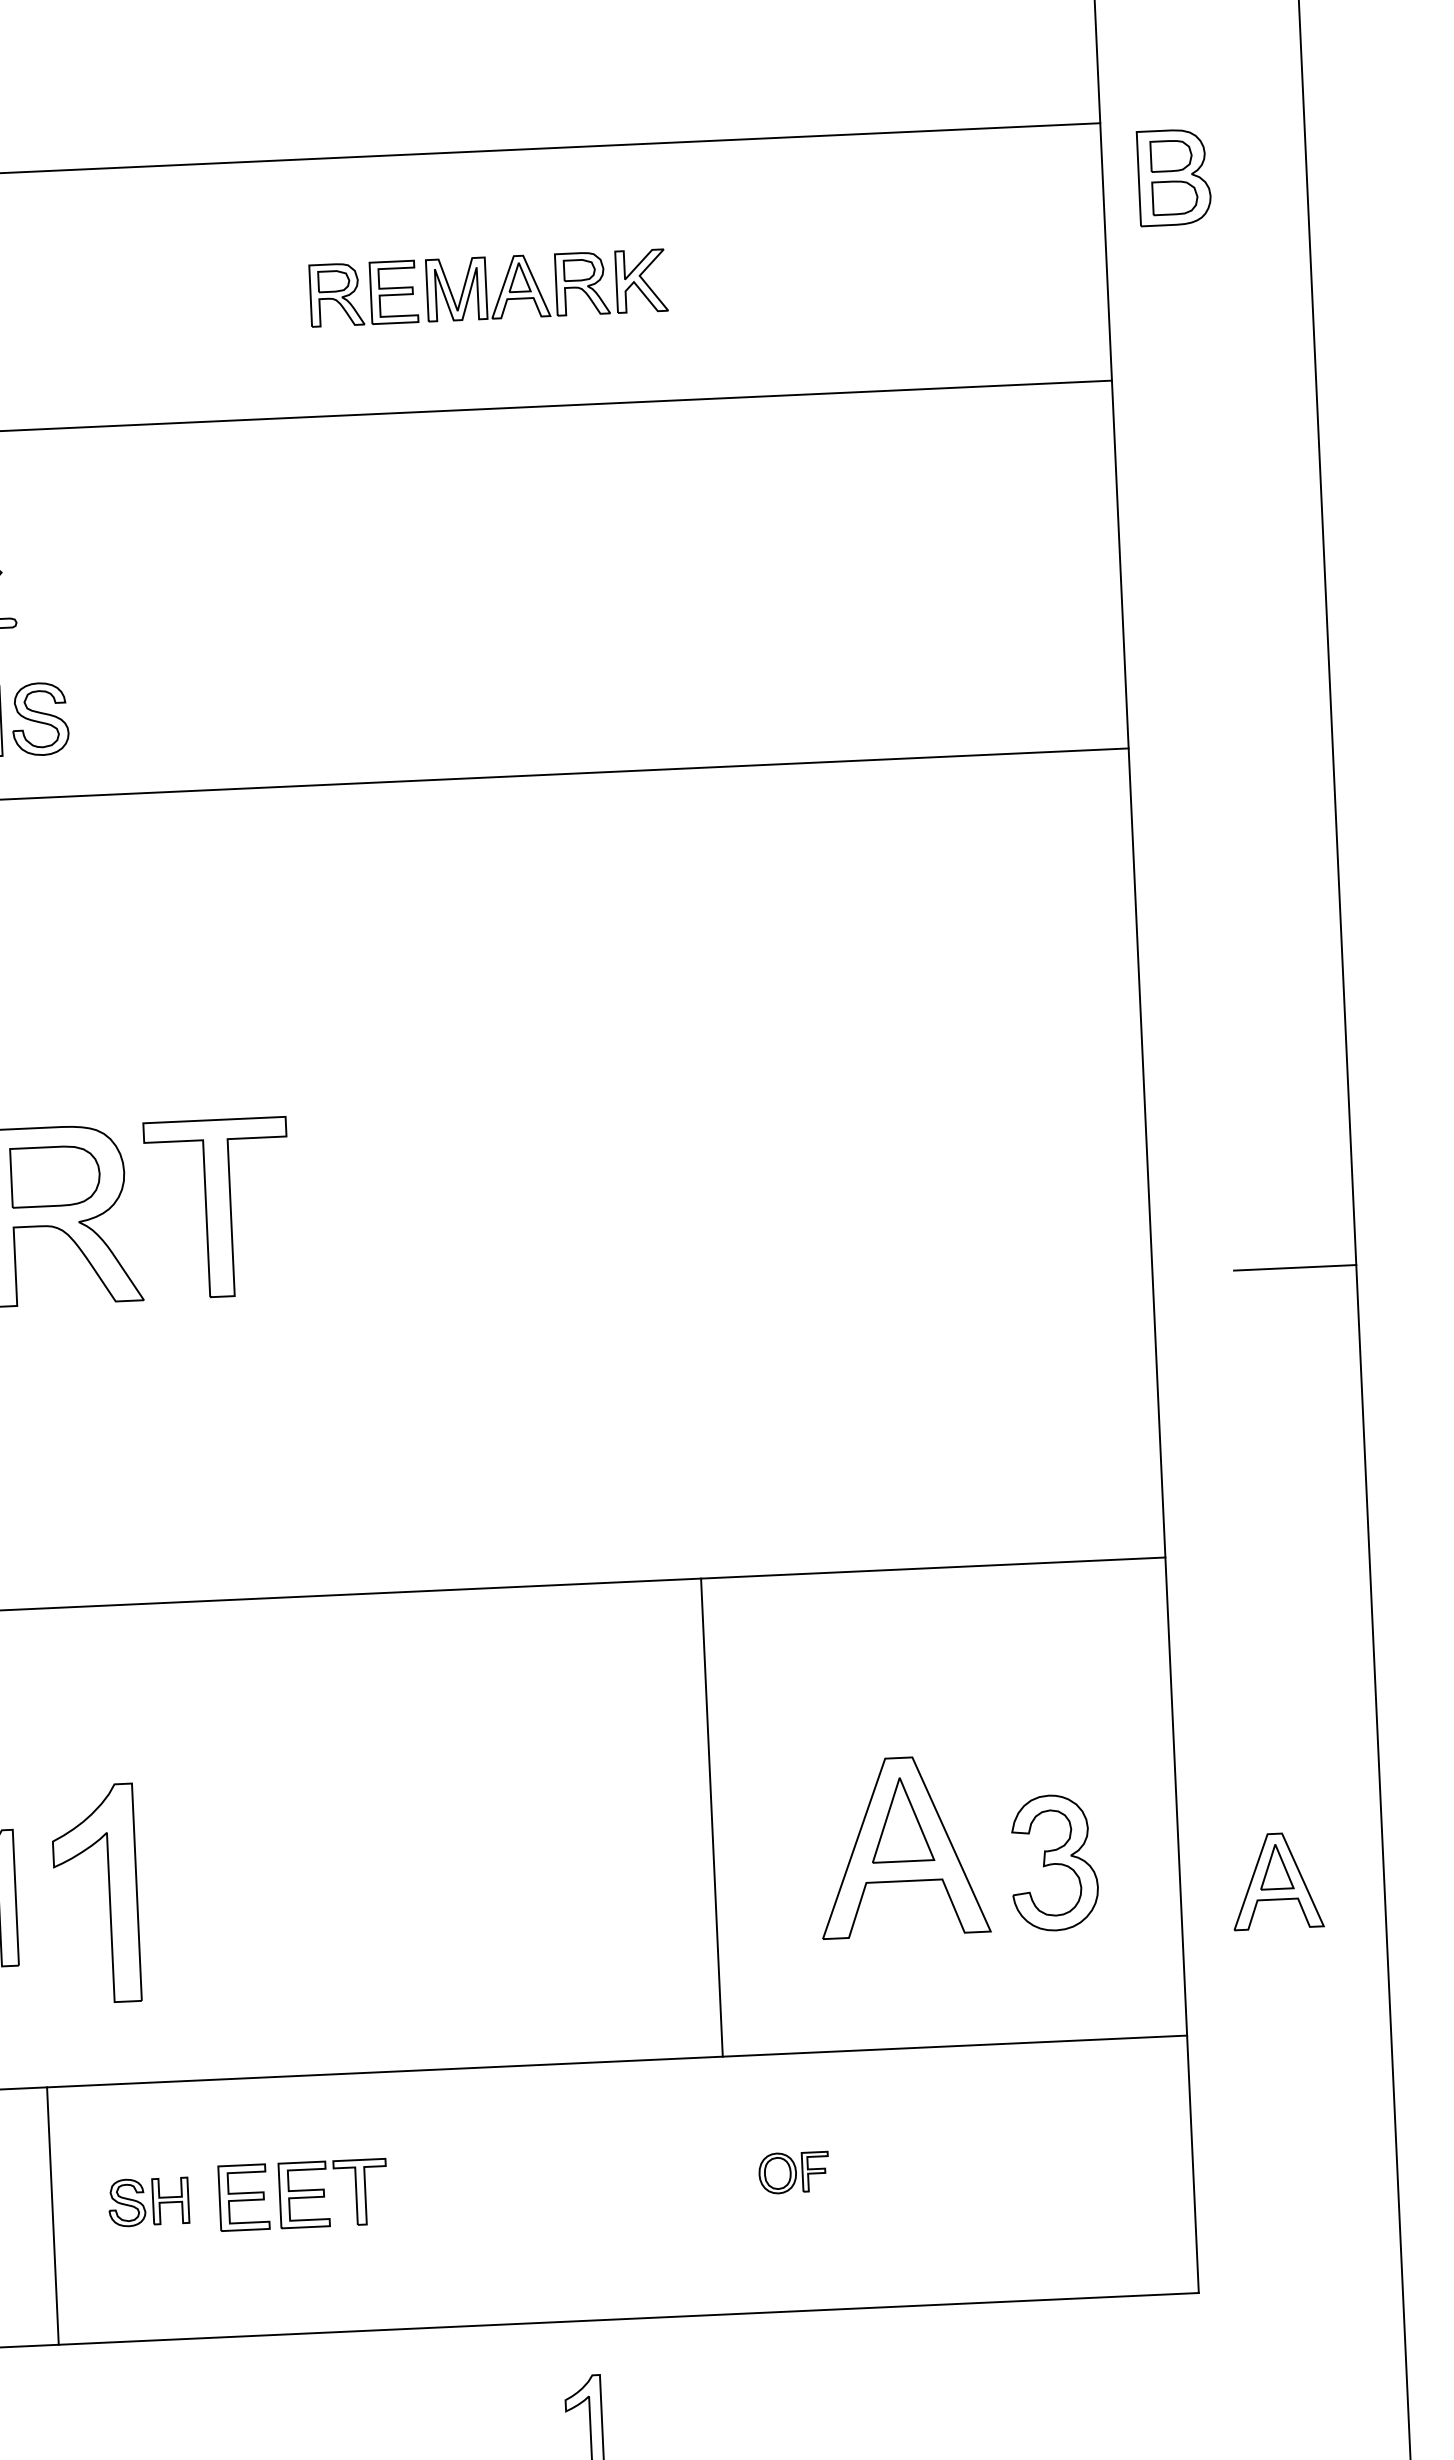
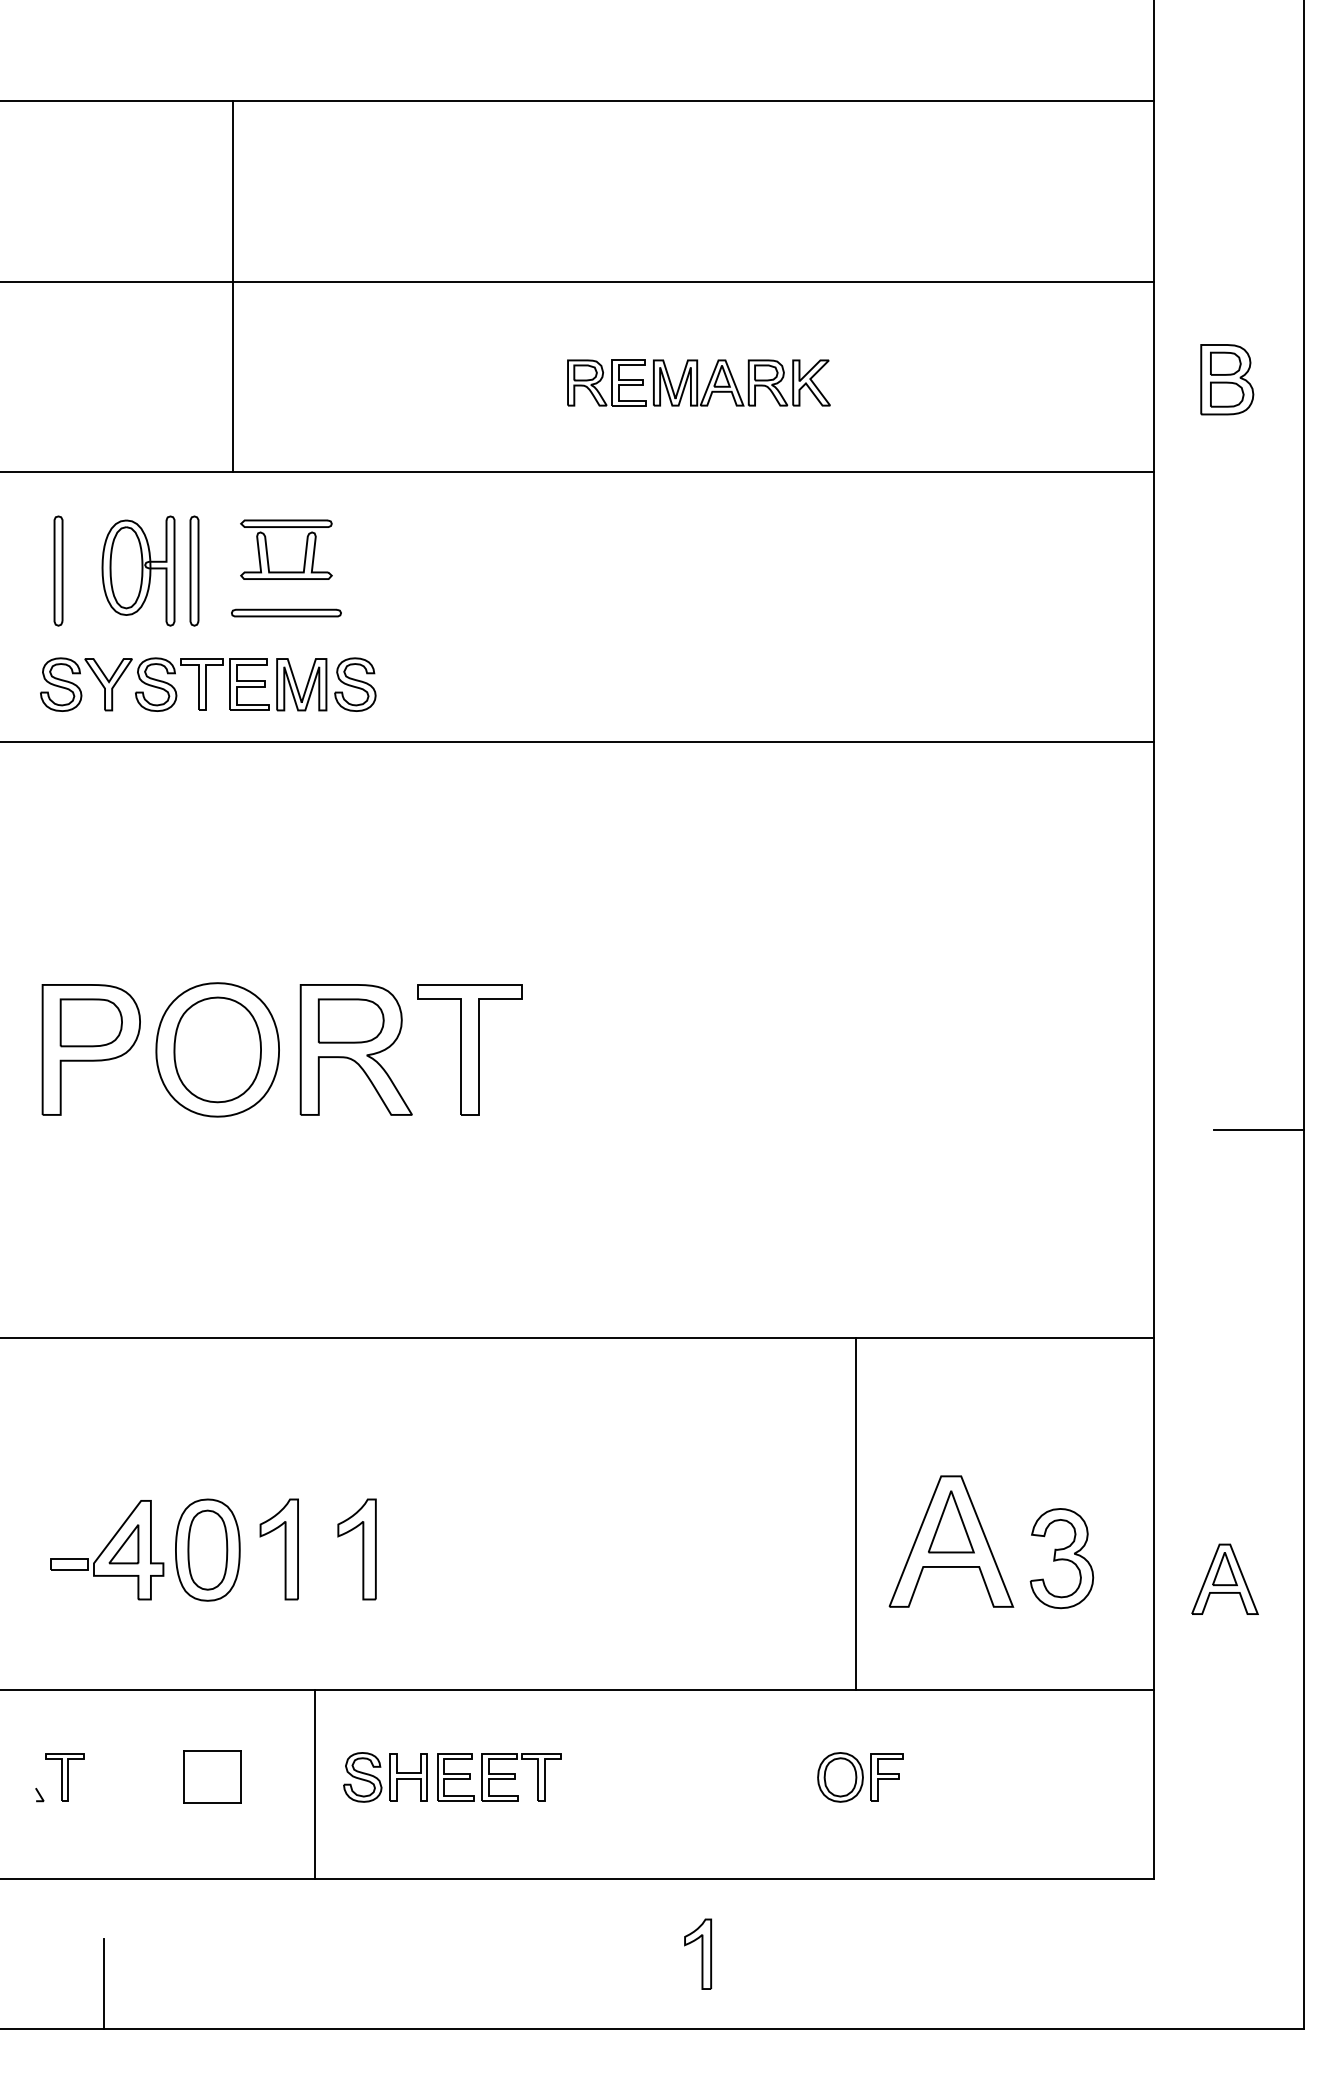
part: (1174, 177) -> (1227, 379), moved
line: (711, 1817) -> (855, 1513), moved
part: (95, 1894) -> (356, 1549), size x0.62
part: (794, 2172) -> (860, 1777), size x1.67
part: (148, 2202) -> (385, 1777), size x1.43

